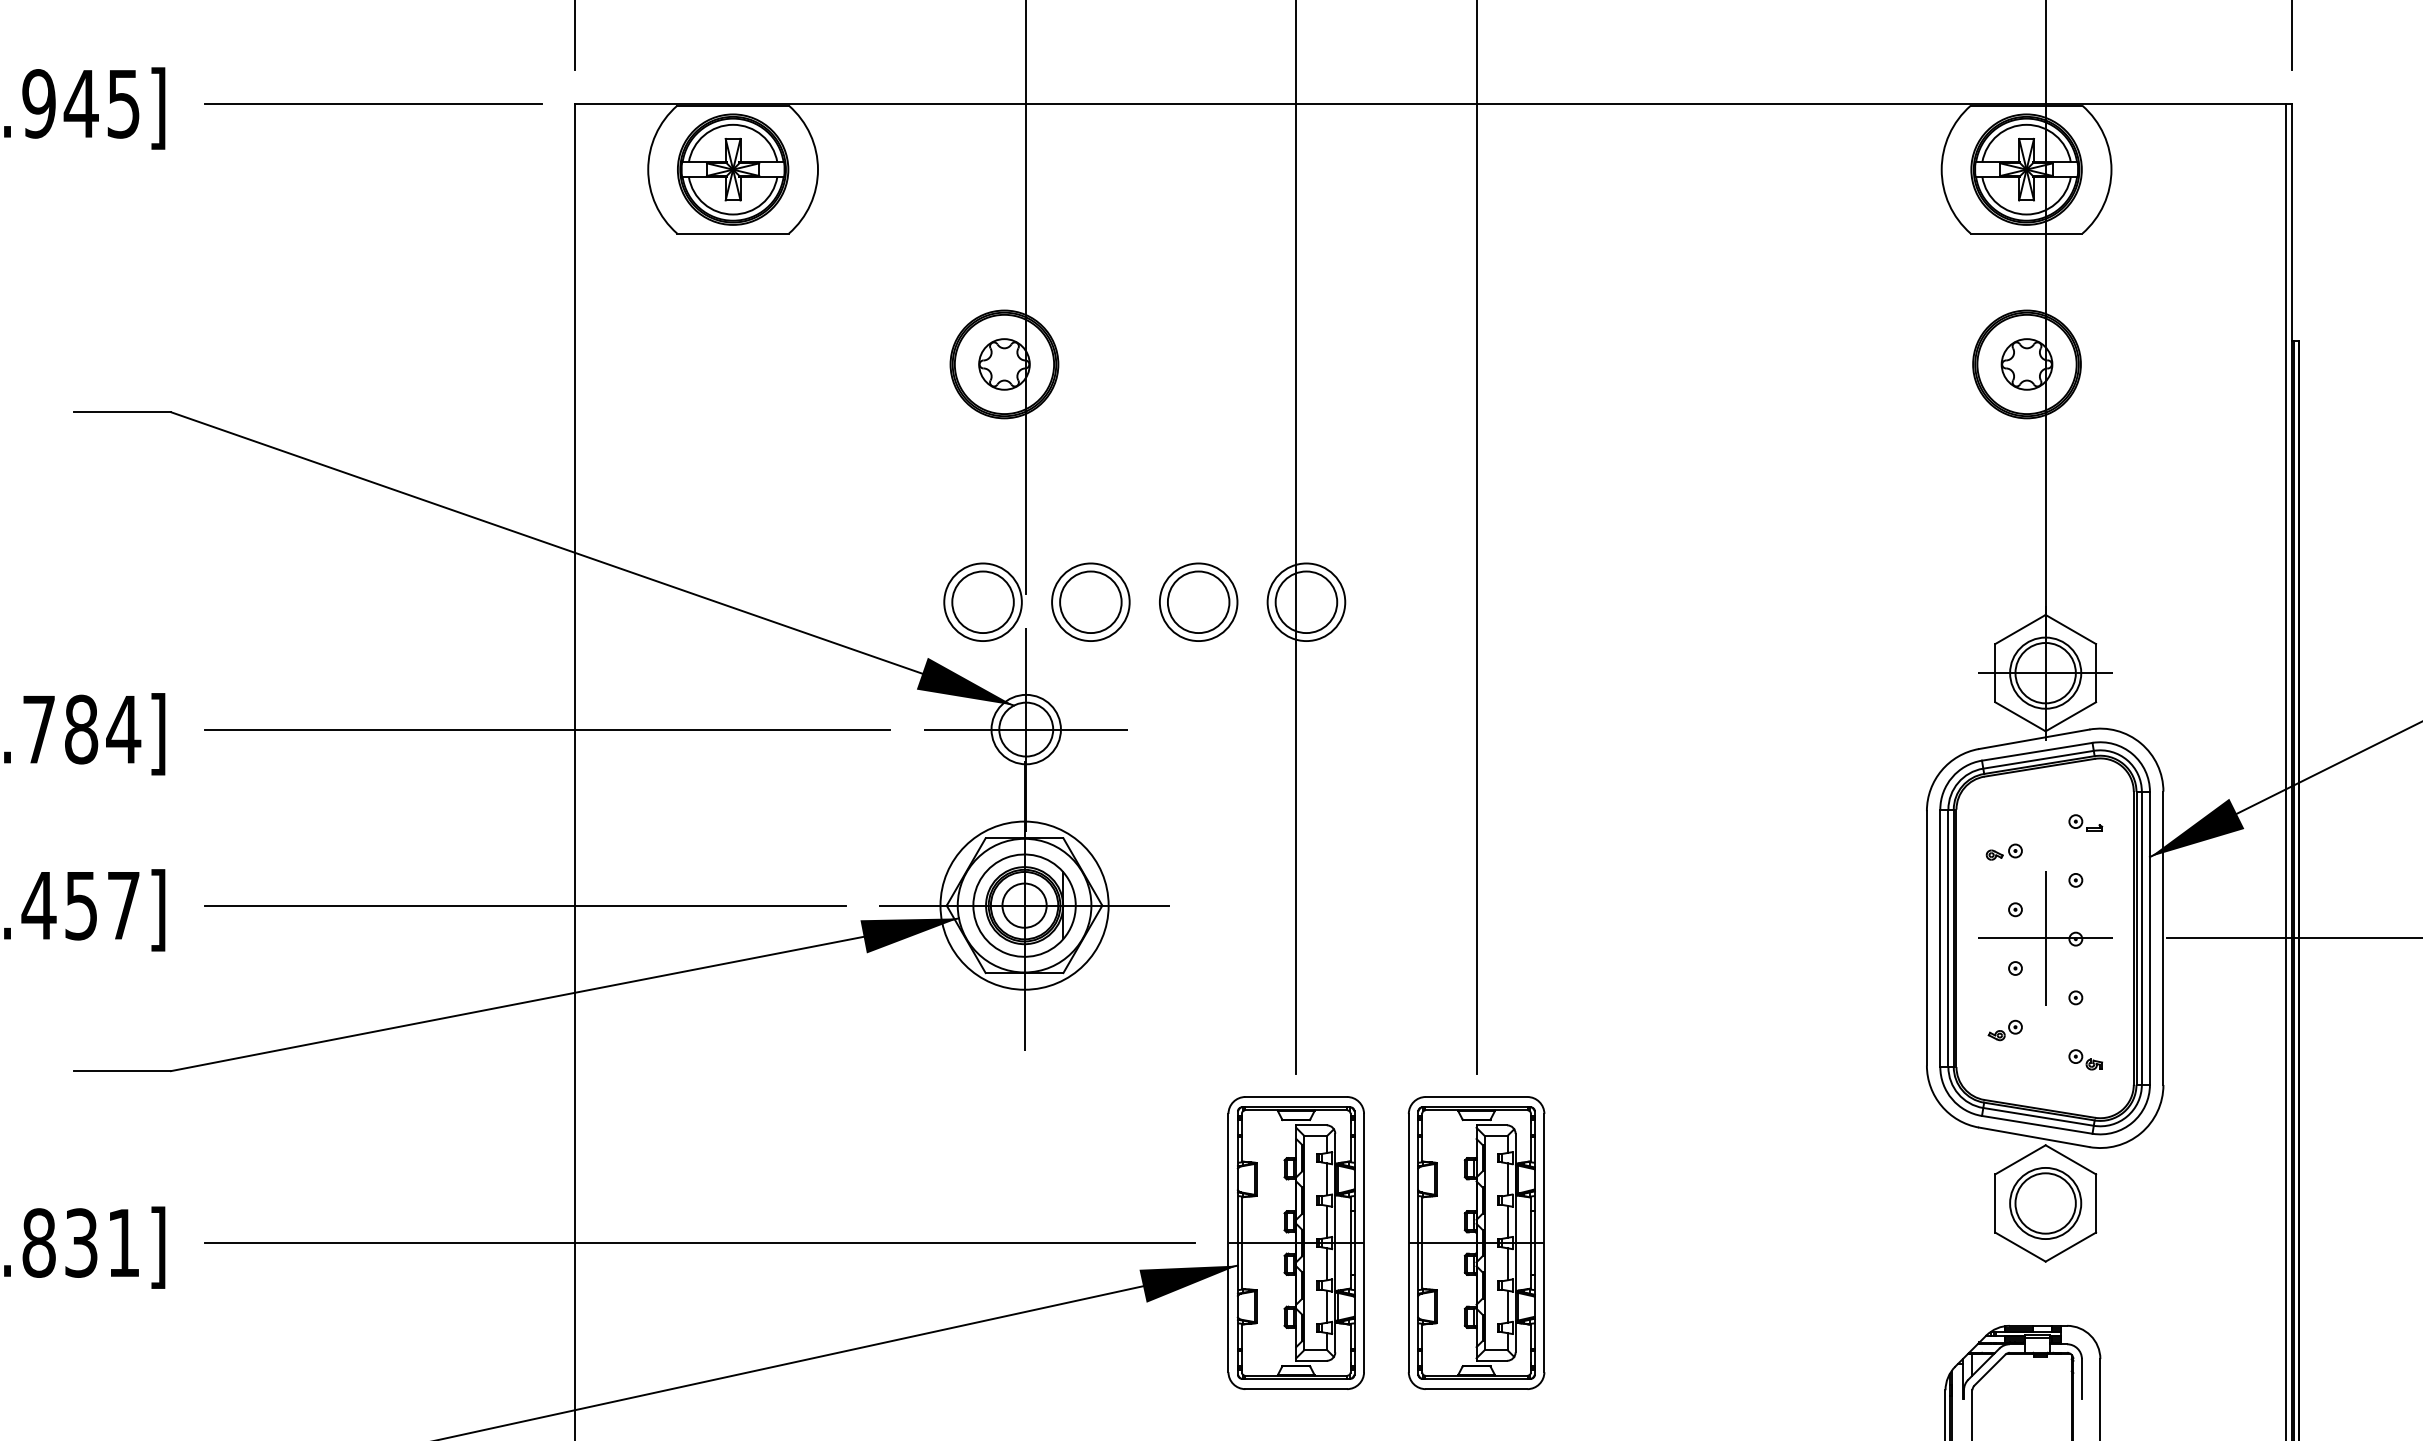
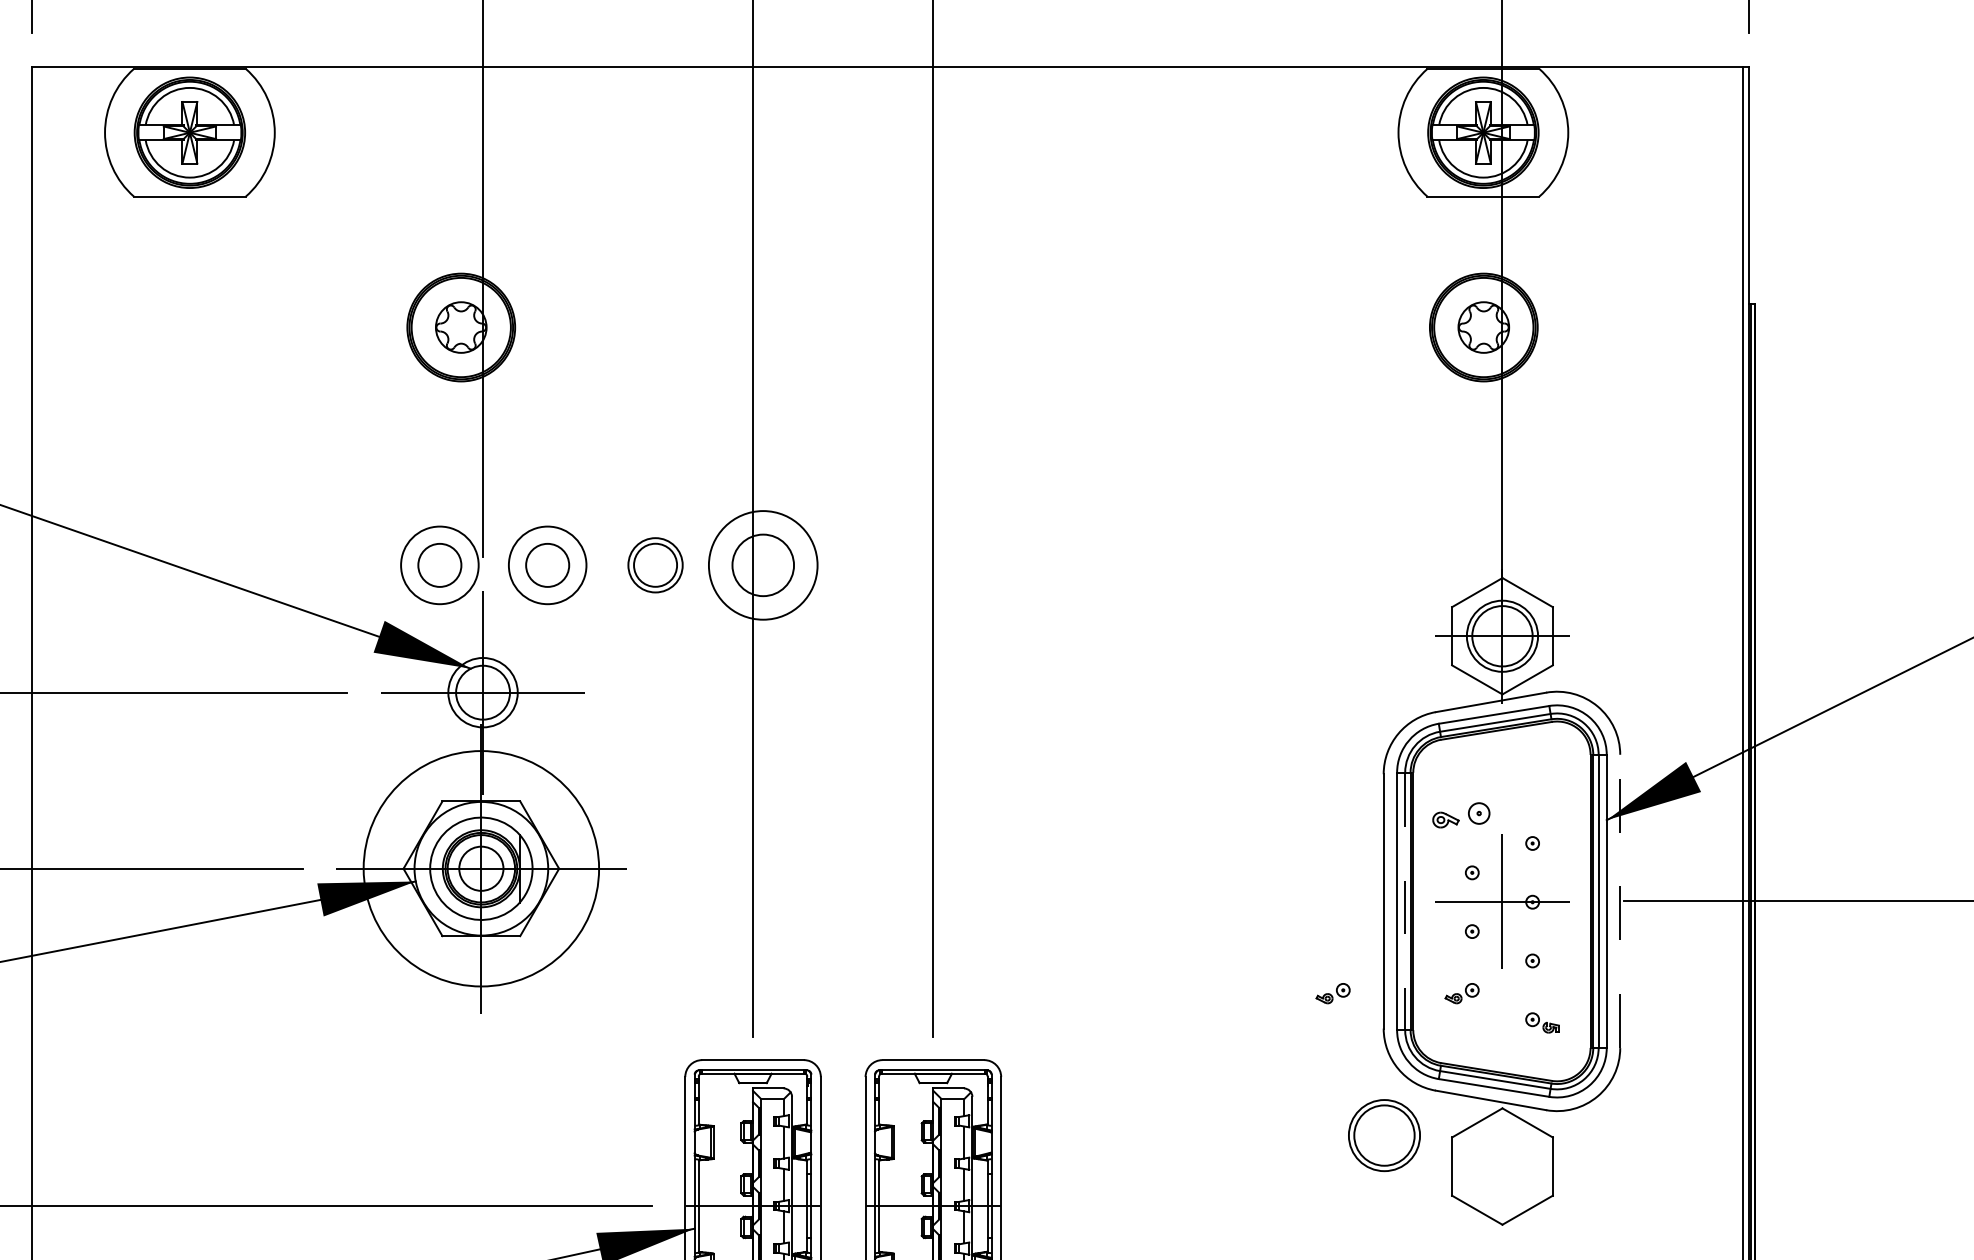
part: (1198, 601) -> (655, 564), size x0.7
circle: (982, 602) -> (439, 565), size x0.7
circle: (1090, 602) -> (547, 565), size x0.7
circle: (1306, 602) -> (763, 565), size x1.4
part: (2085, 822) -> (1542, 785), removed
part: (2003, 851) -> (1460, 814), size x1.6
circle: (1024, 905) -> (481, 868), size x1.4
line: (1948, 938) -> (1405, 901), solid -> dashed
line: (2163, 938) -> (1620, 901), solid -> dashed
part: (1875, 1030) -> (1332, 993), added
part: (2045, 1203) -> (1384, 1135), moved

